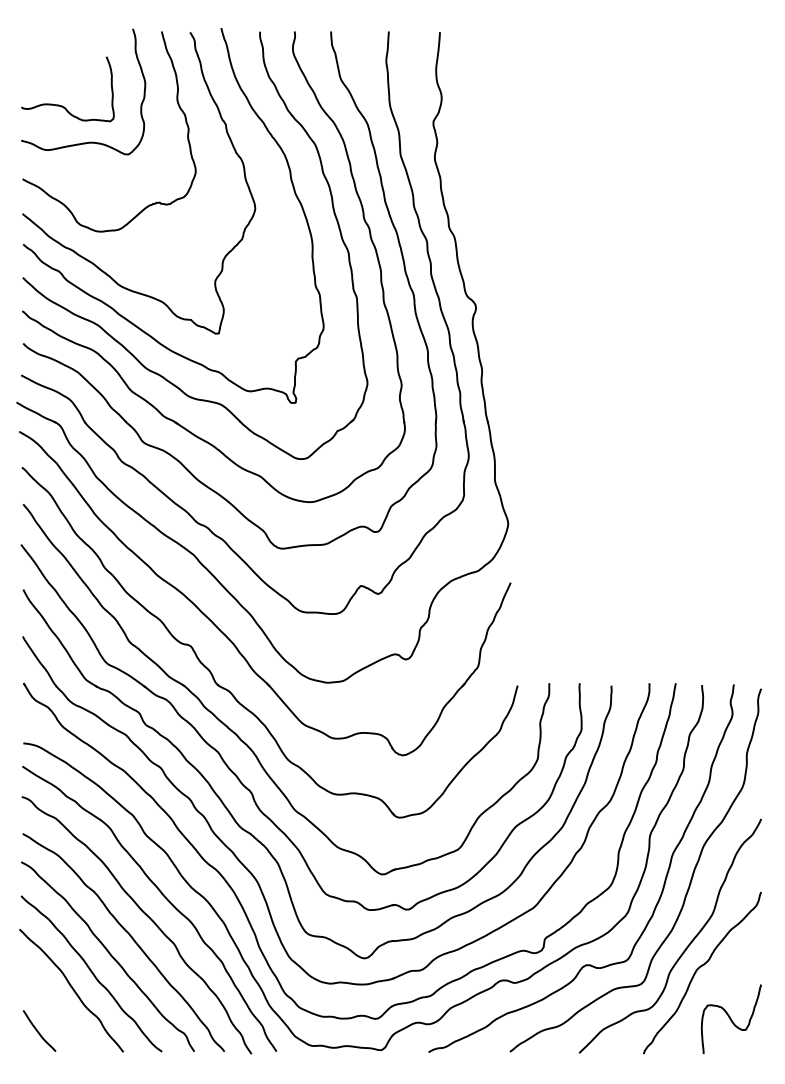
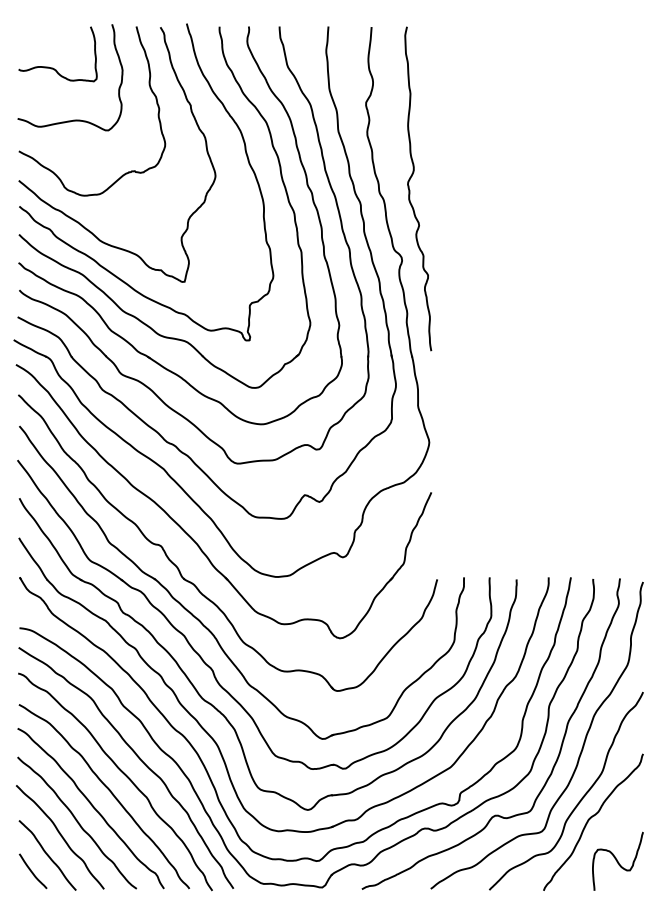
curve: (62, 105) -> (53, 67), moved
curve: (485, 224) -> (410, 189), added
curve: (56, 1012) -> (47, 855), added

